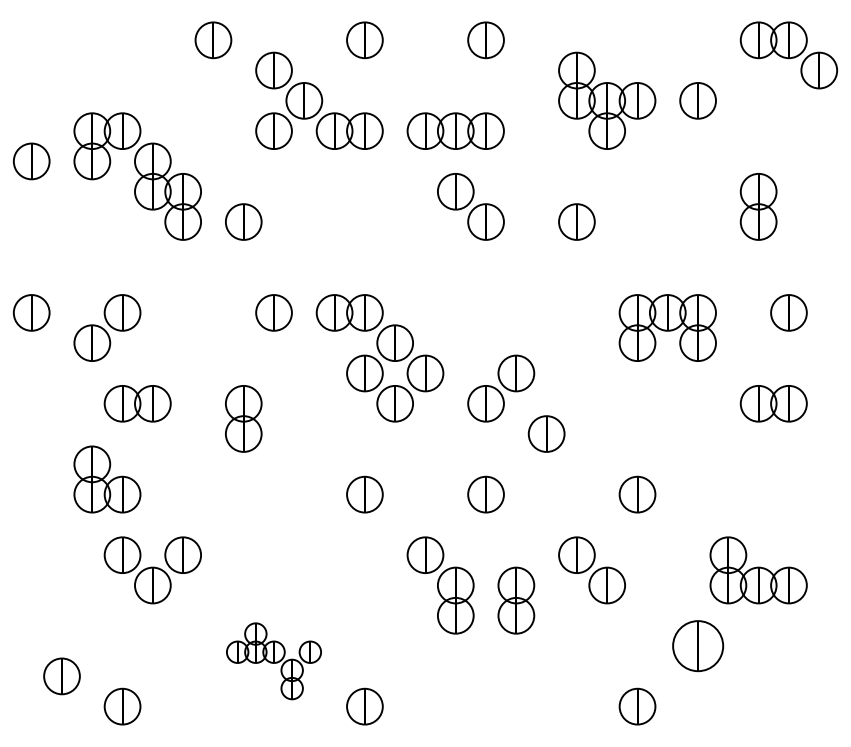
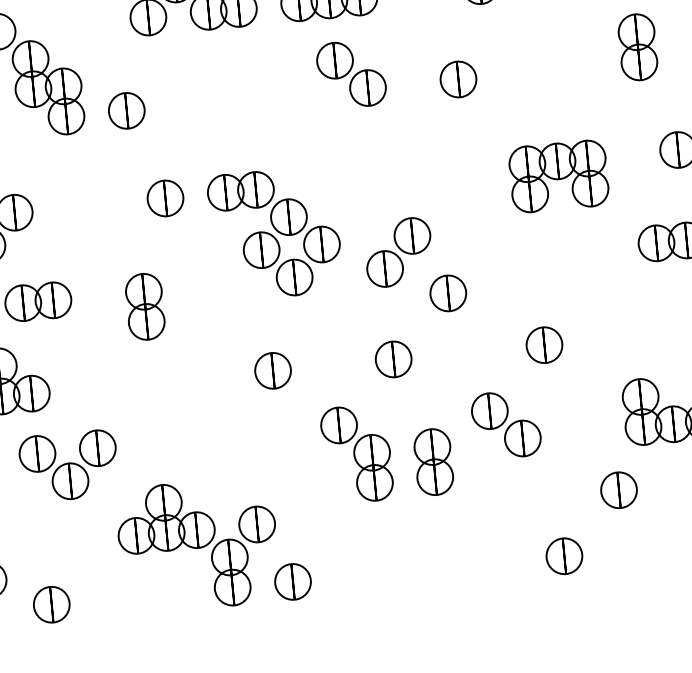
part: (697, 645) -> (618, 489), size x0.71
part: (273, 661) -> (197, 545), size x1.67

